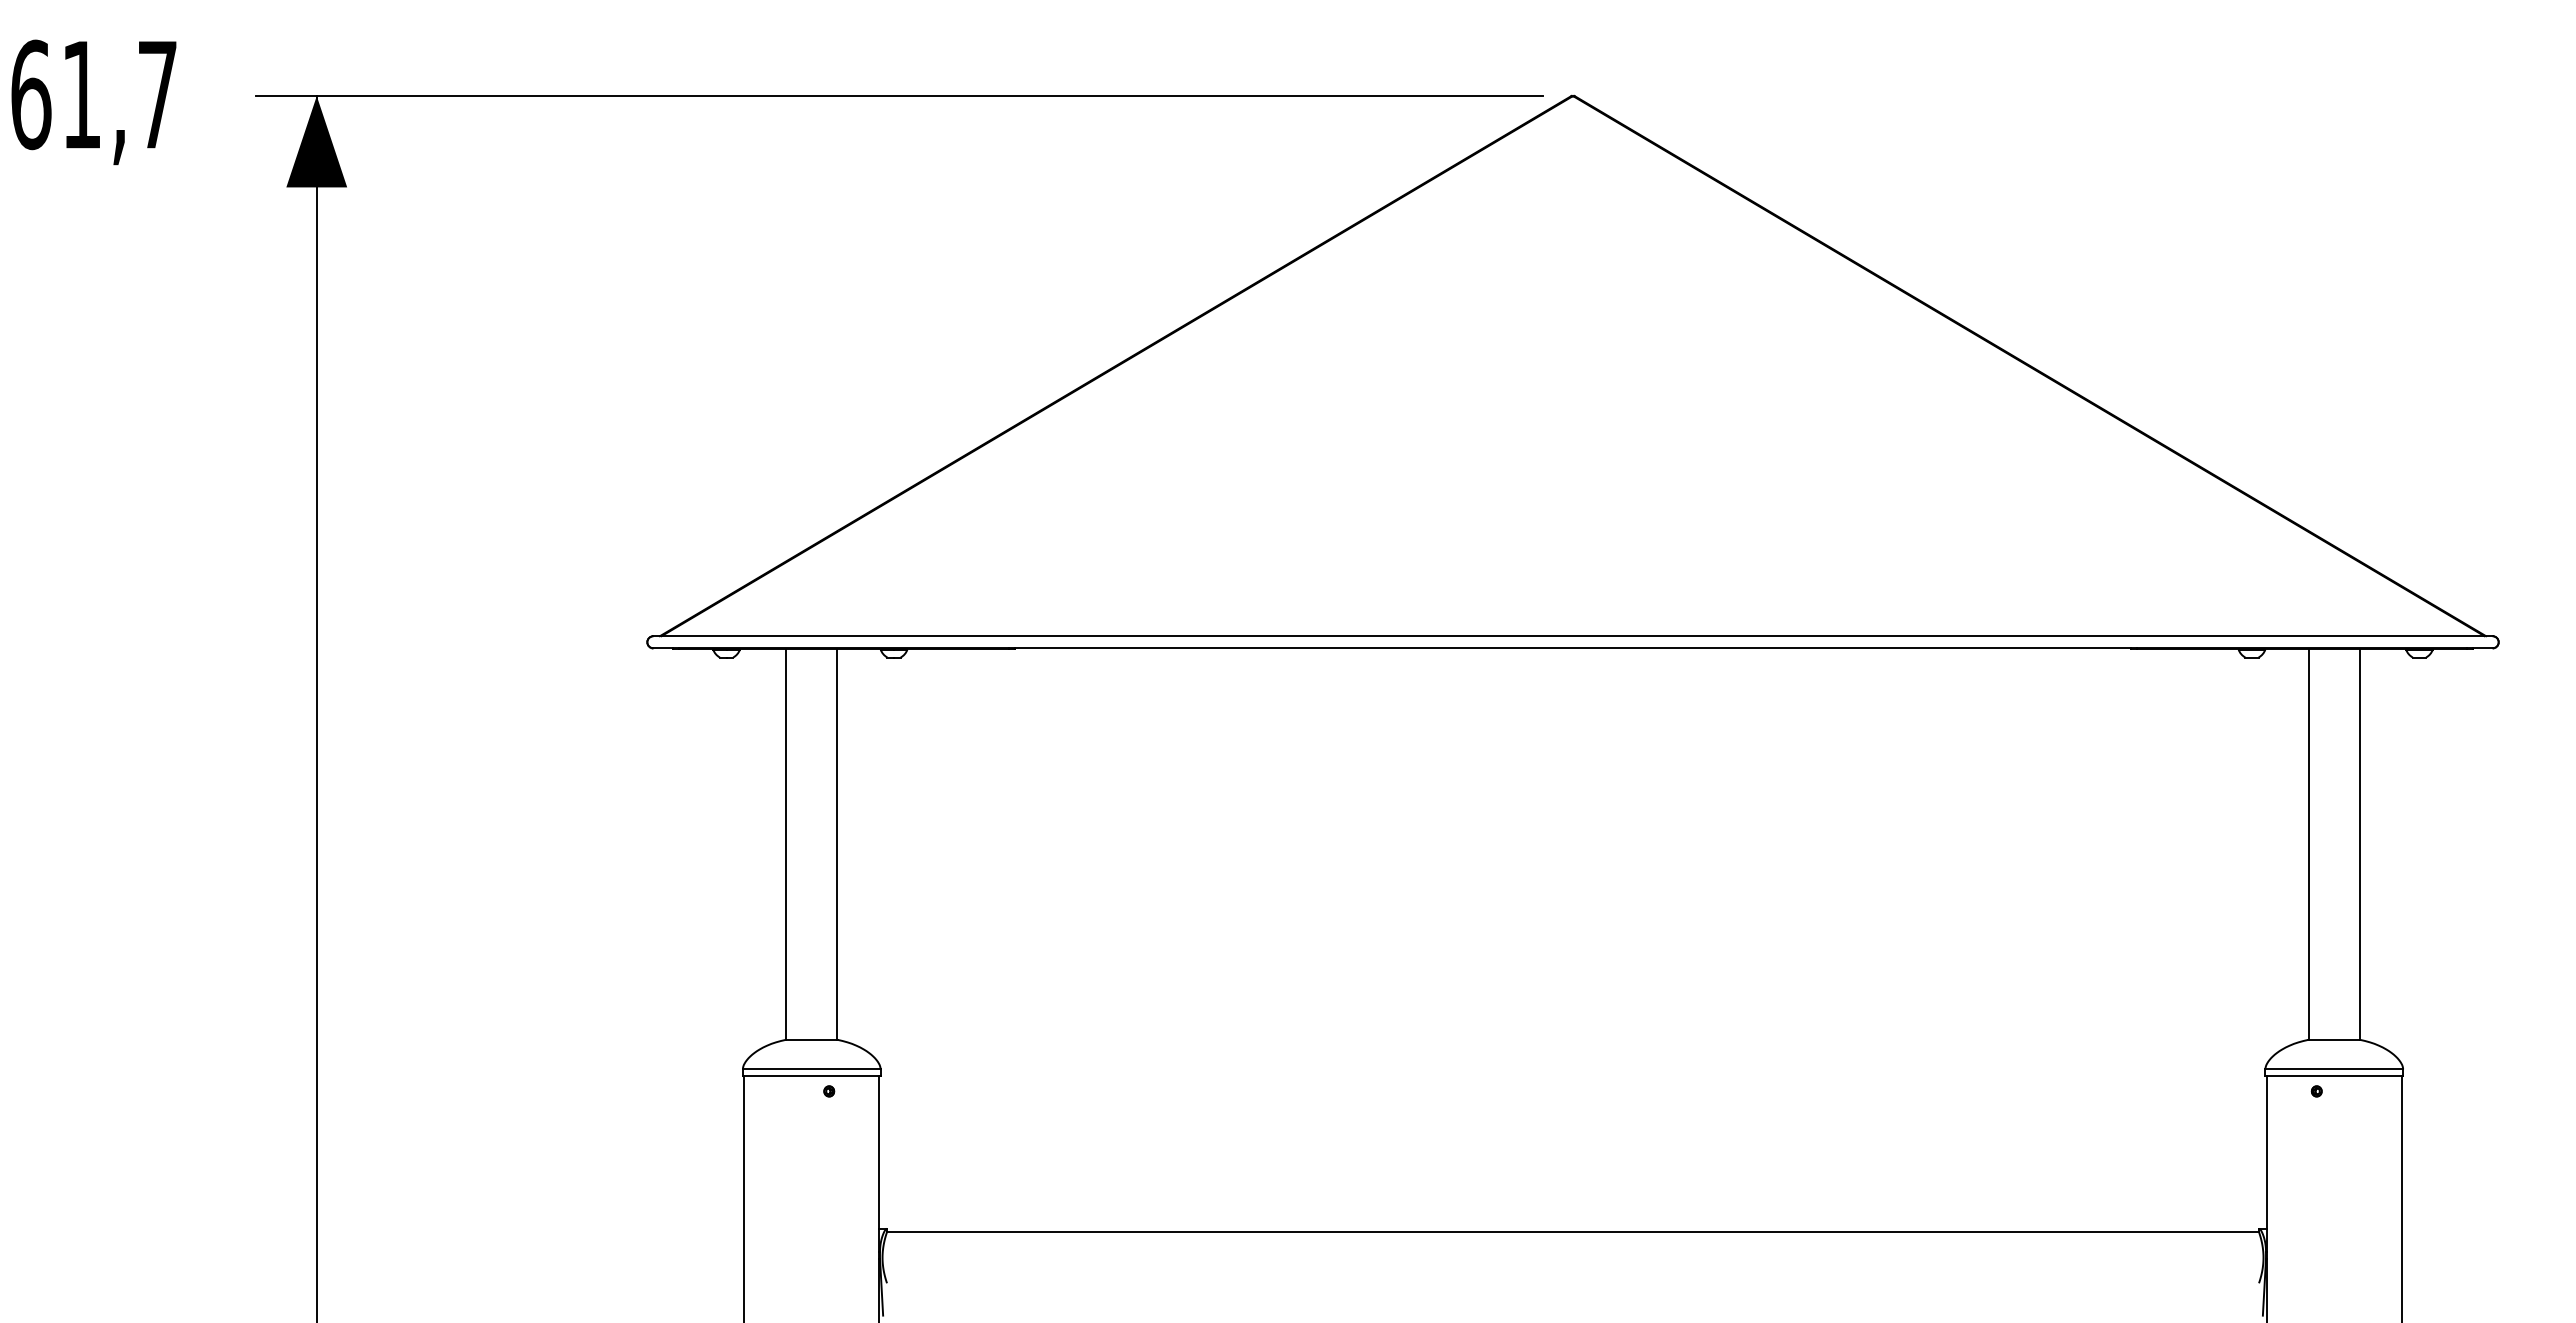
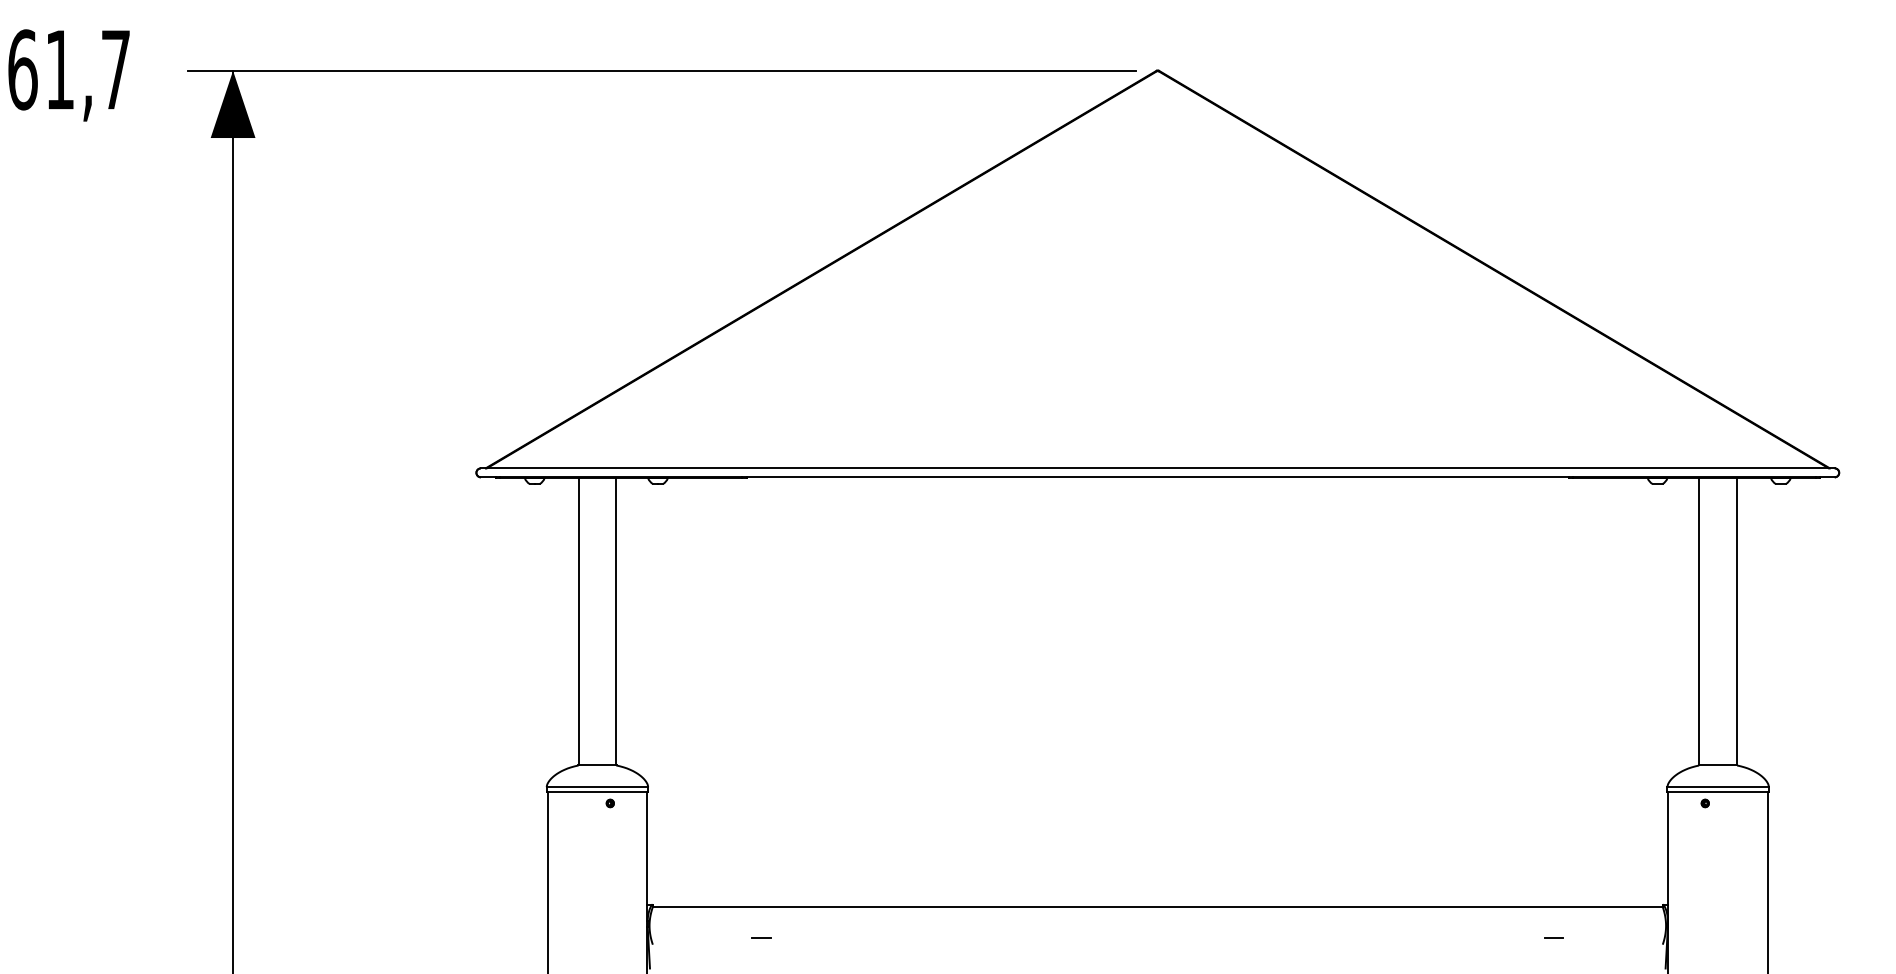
line: (1034, 1274) -> (761, 938), added
line: (2111, 1274) -> (1554, 938), added

